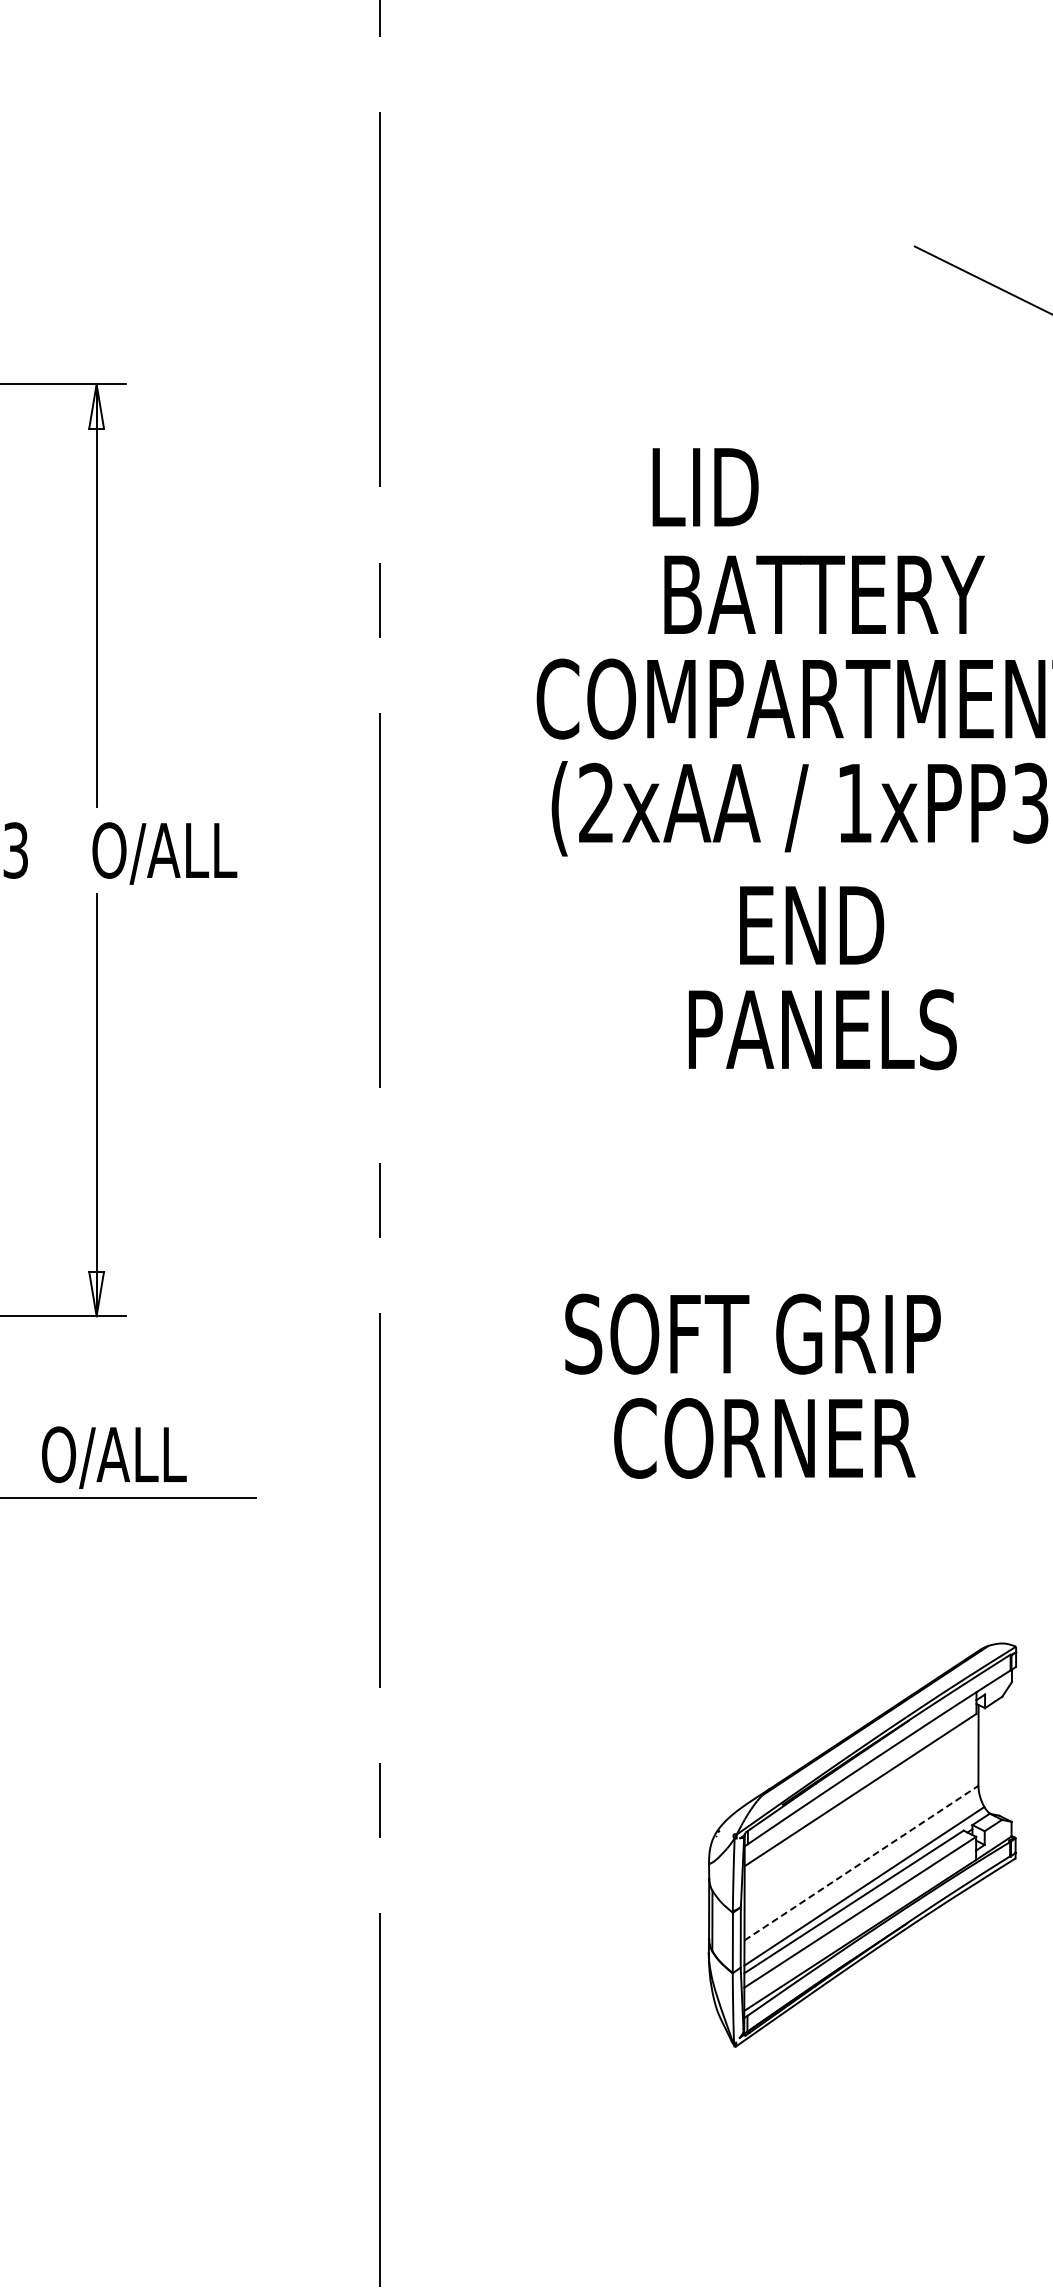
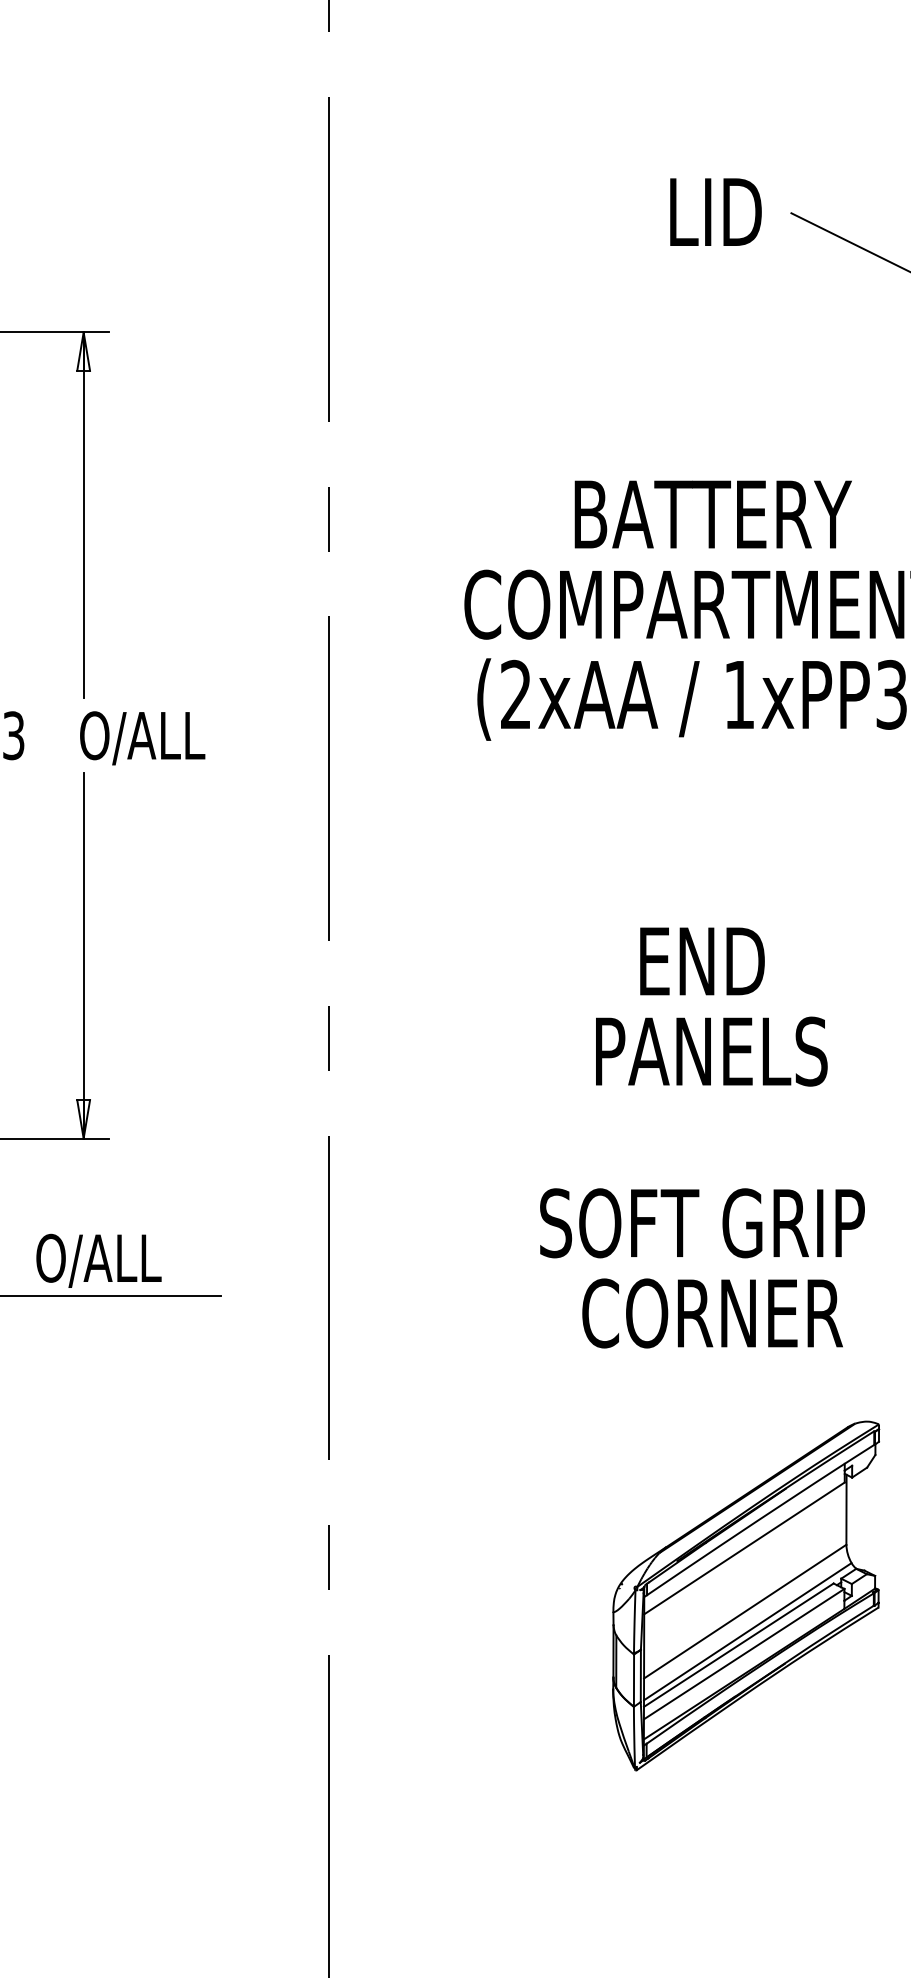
text: (705, 487) -> (715, 212), moved
text: (822, 978) -> (711, 1007), moved
text: (752, 1385) -> (702, 1267), moved
line: (861, 1862) -> (745, 1611), dashed -> solid

